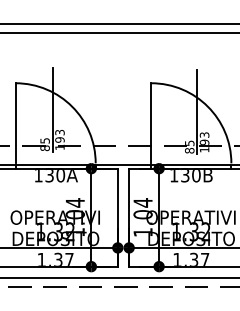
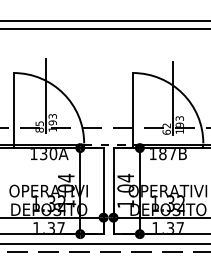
text: (189, 146) -> (166, 128), 85 -> 62
line: (123, 164) -> (108, 144), solid -> dashed
text: (190, 176) -> (167, 154), 130B -> 187B

